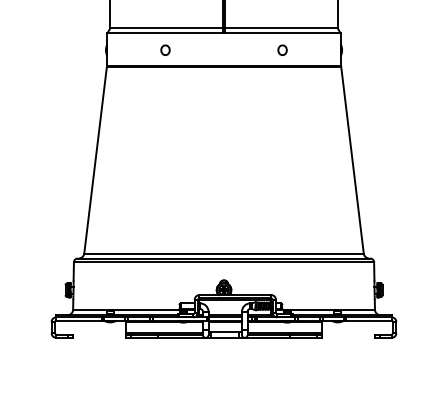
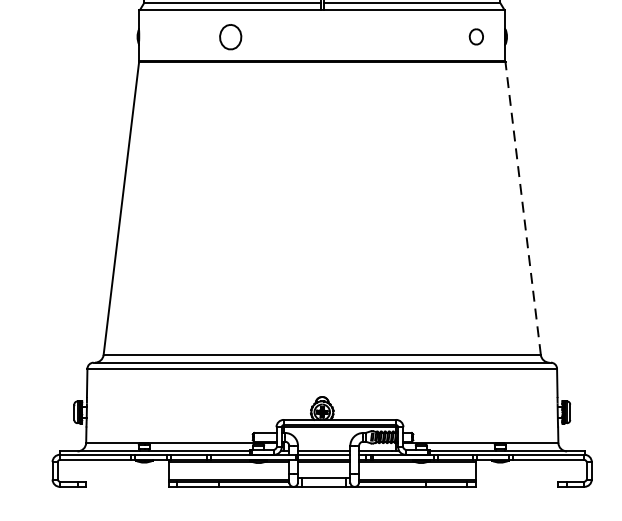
part: (165, 49) -> (230, 35), size x1.6
part: (282, 49) -> (476, 35), moved
line: (352, 159) -> (523, 207), solid -> dashed

